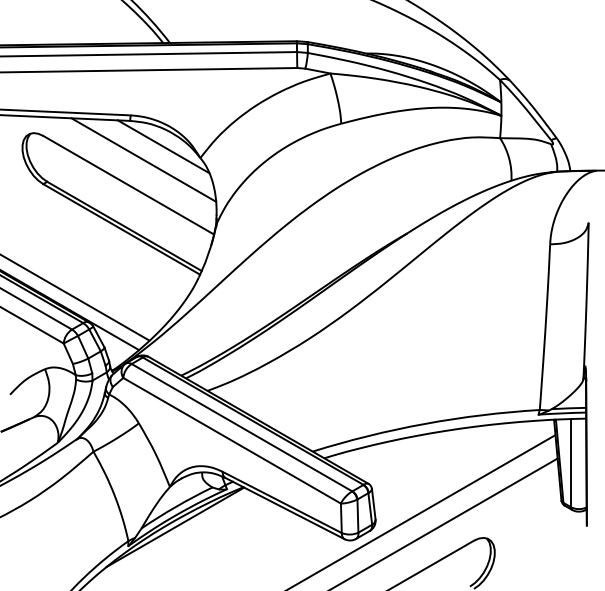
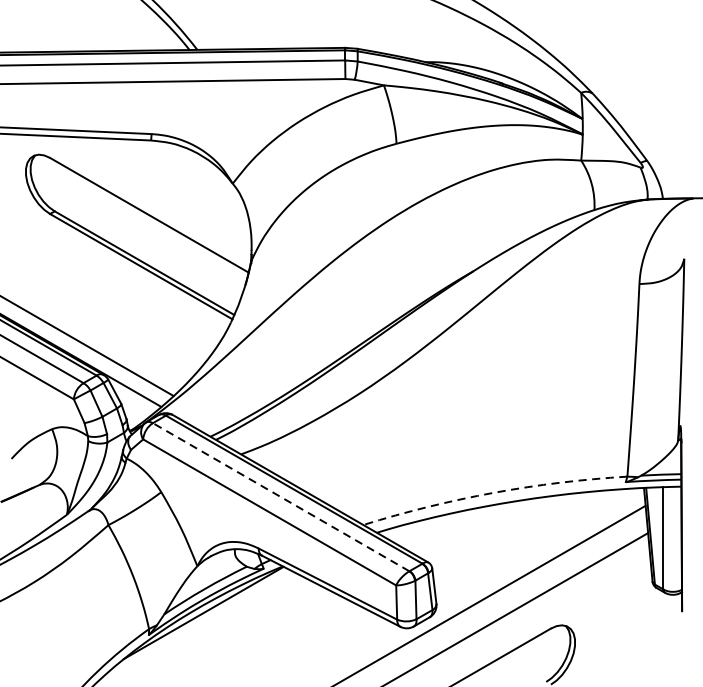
line: (163, 146) -> (189, 170), removed
line: (143, 159) -> (166, 185), removed
arc: (424, 423) -> (493, 492), solid -> dashed
line: (241, 427) -> (280, 496), solid -> dashed

